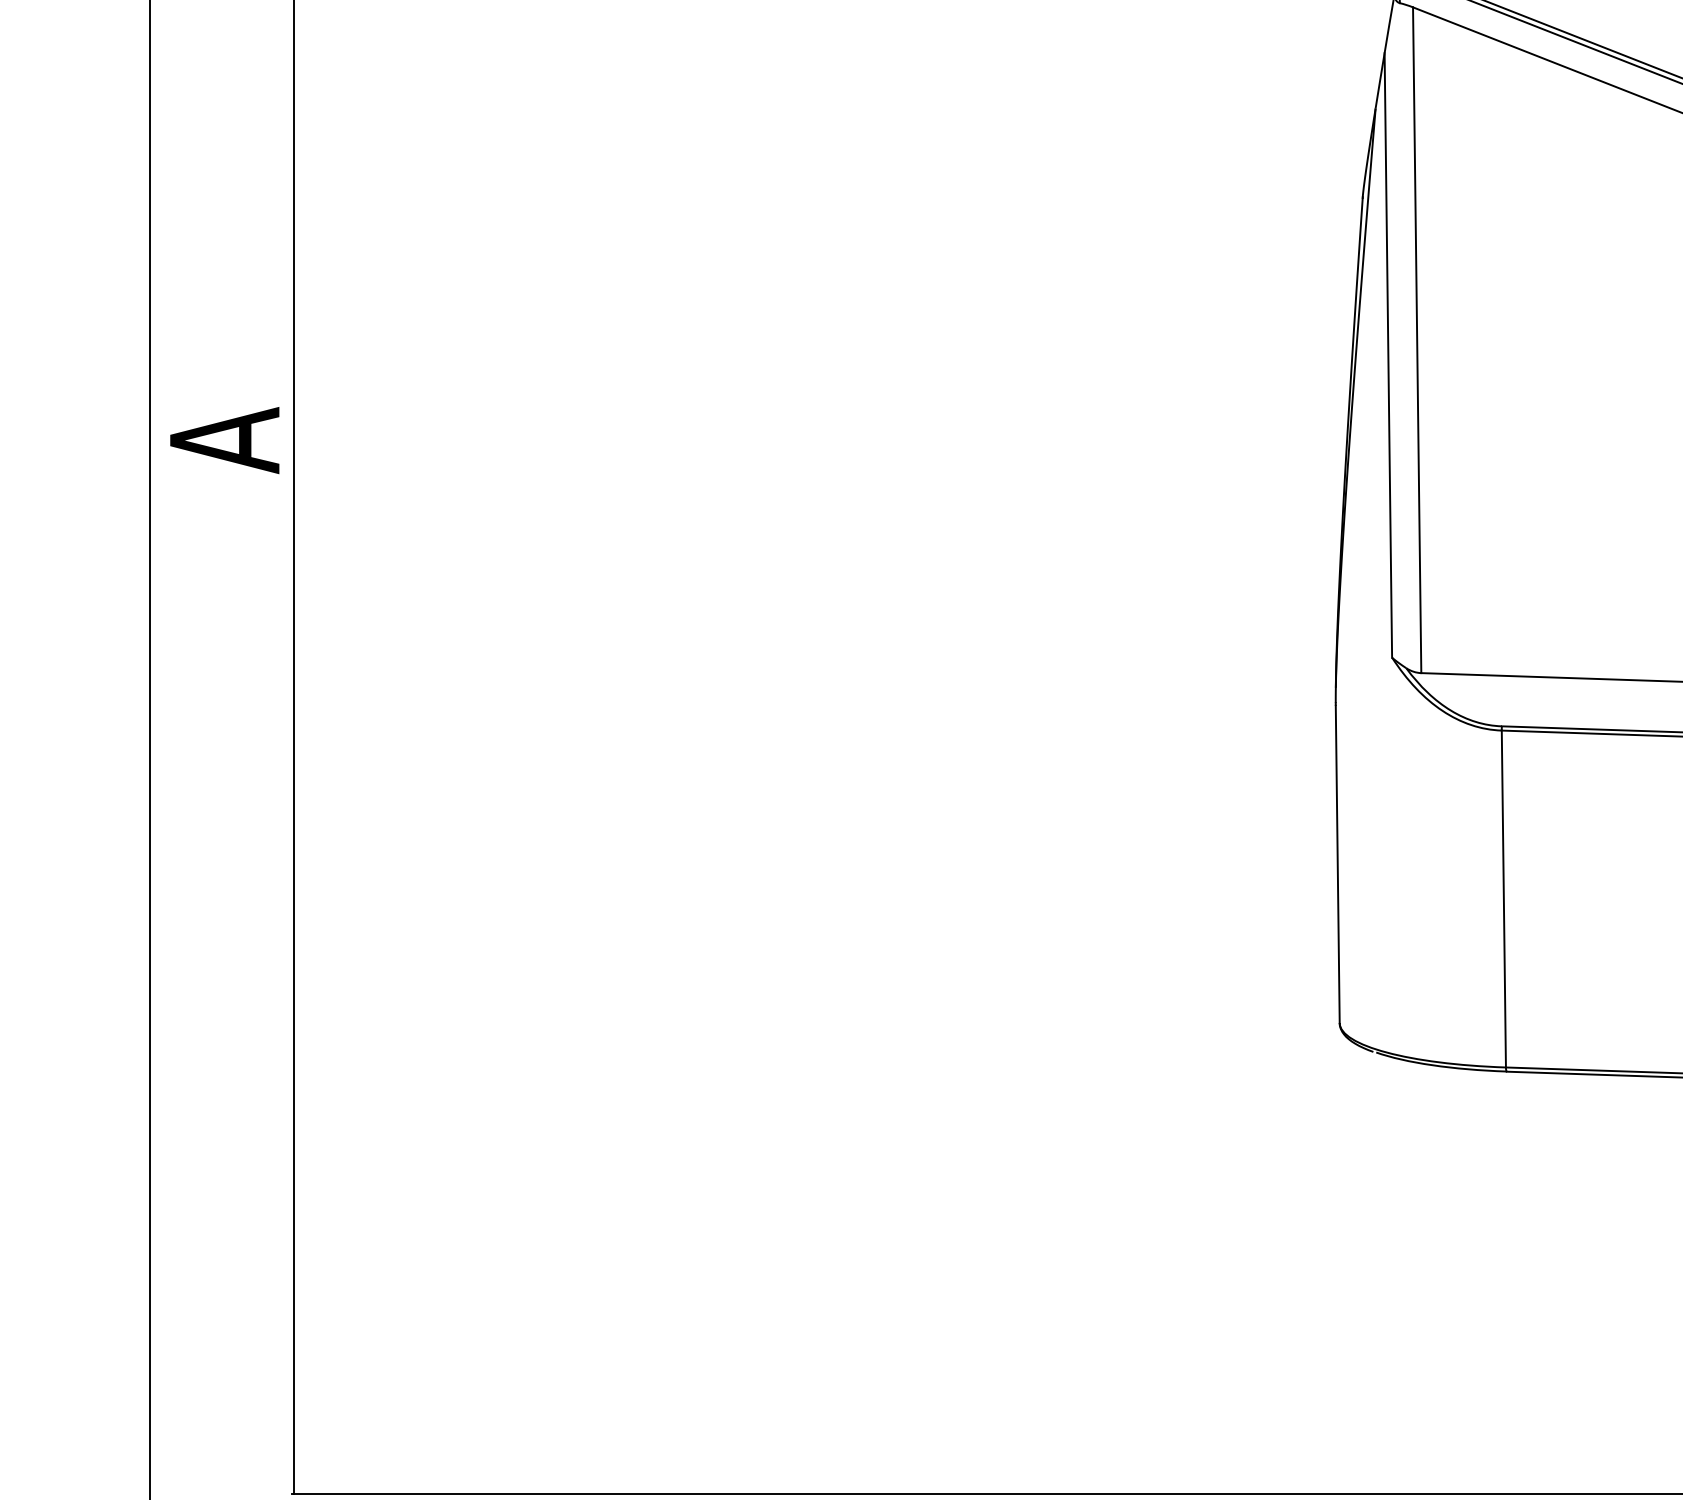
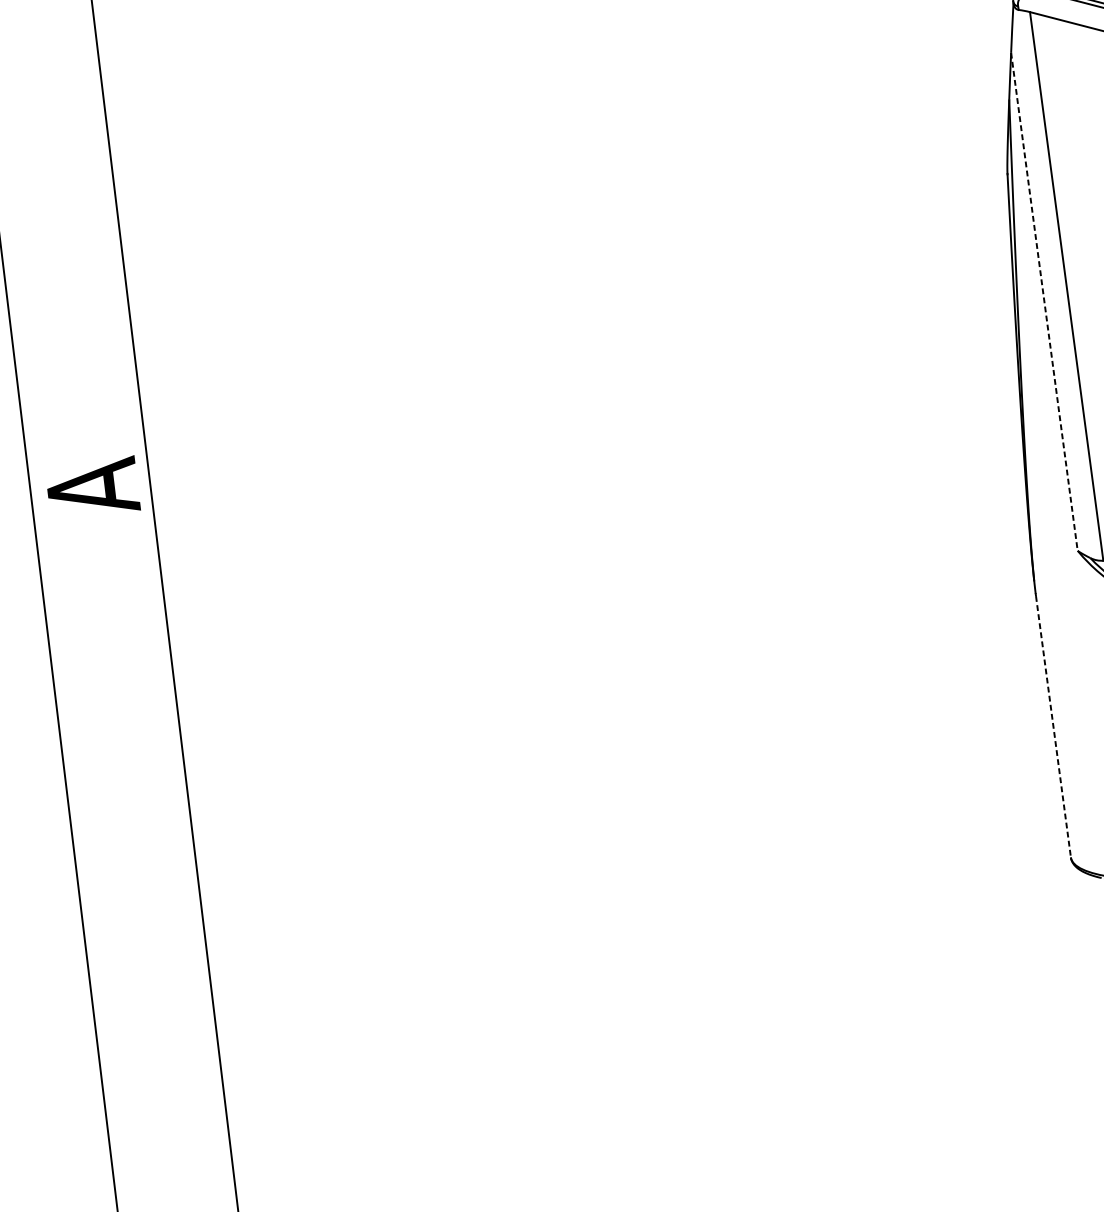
line: (1388, 355) -> (1044, 301), solid -> dashed
line: (1337, 864) -> (1053, 726), solid -> dashed

